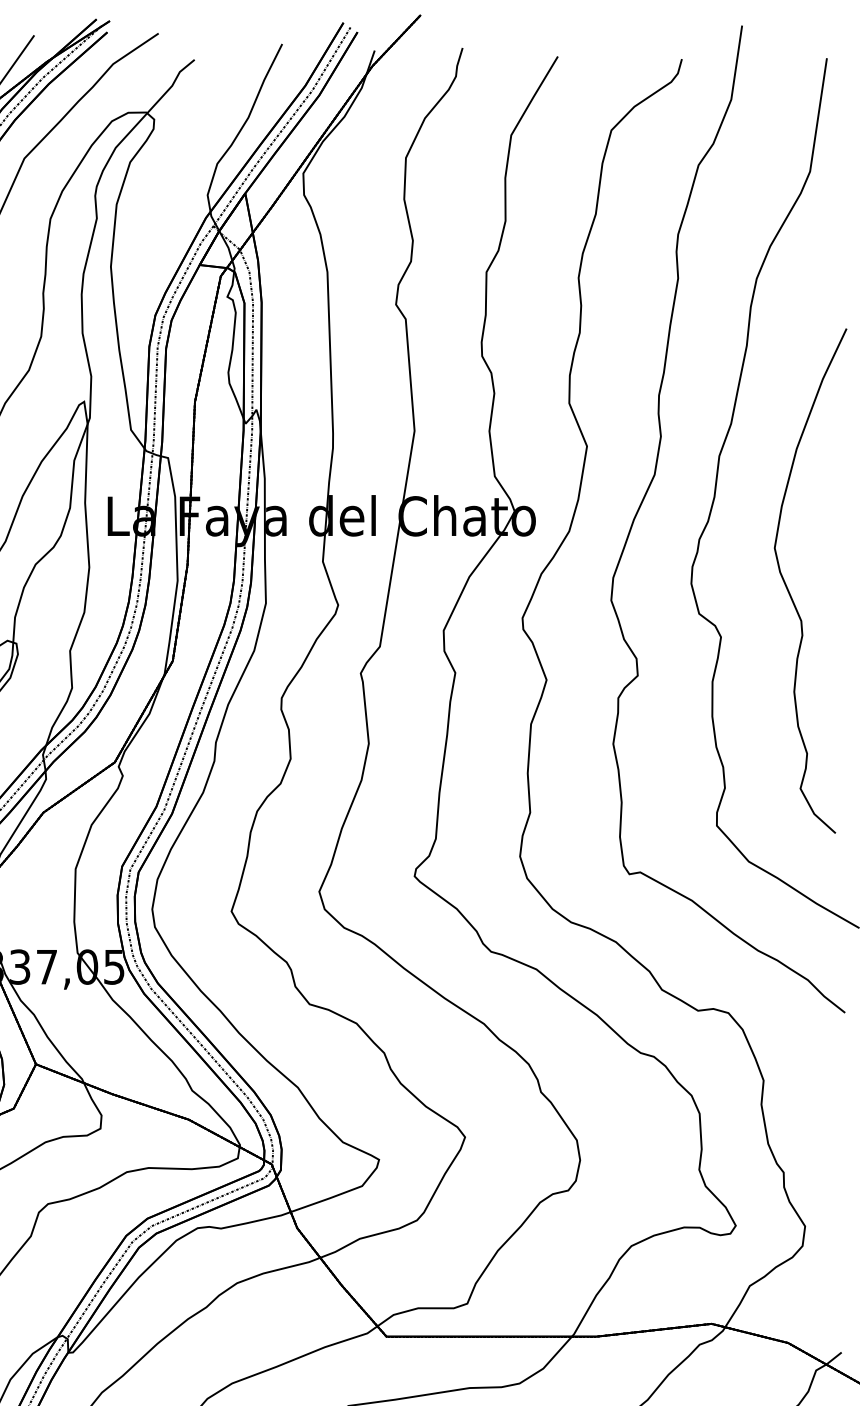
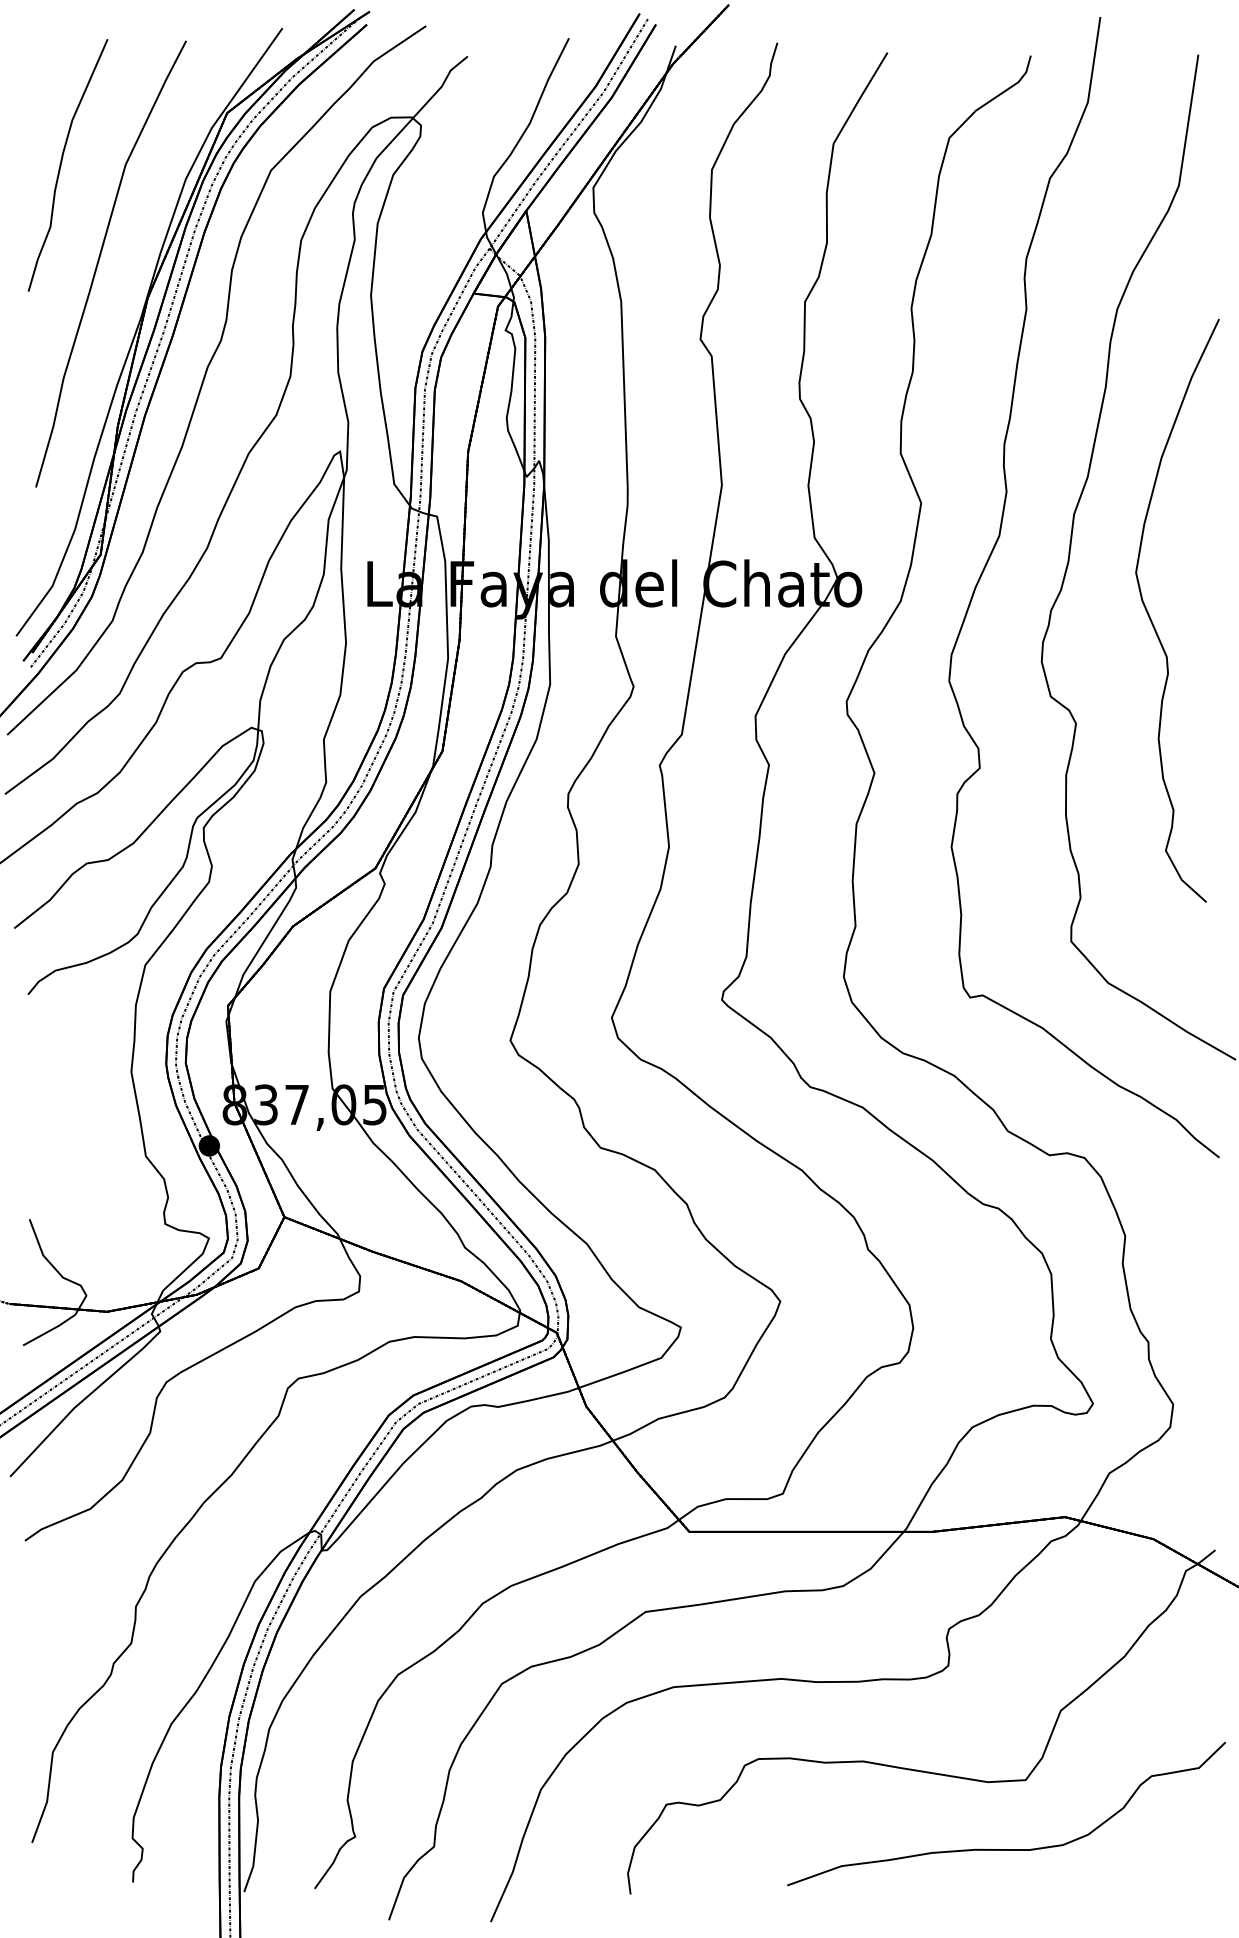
part: (788, 587) -> (1151, 618), moved

